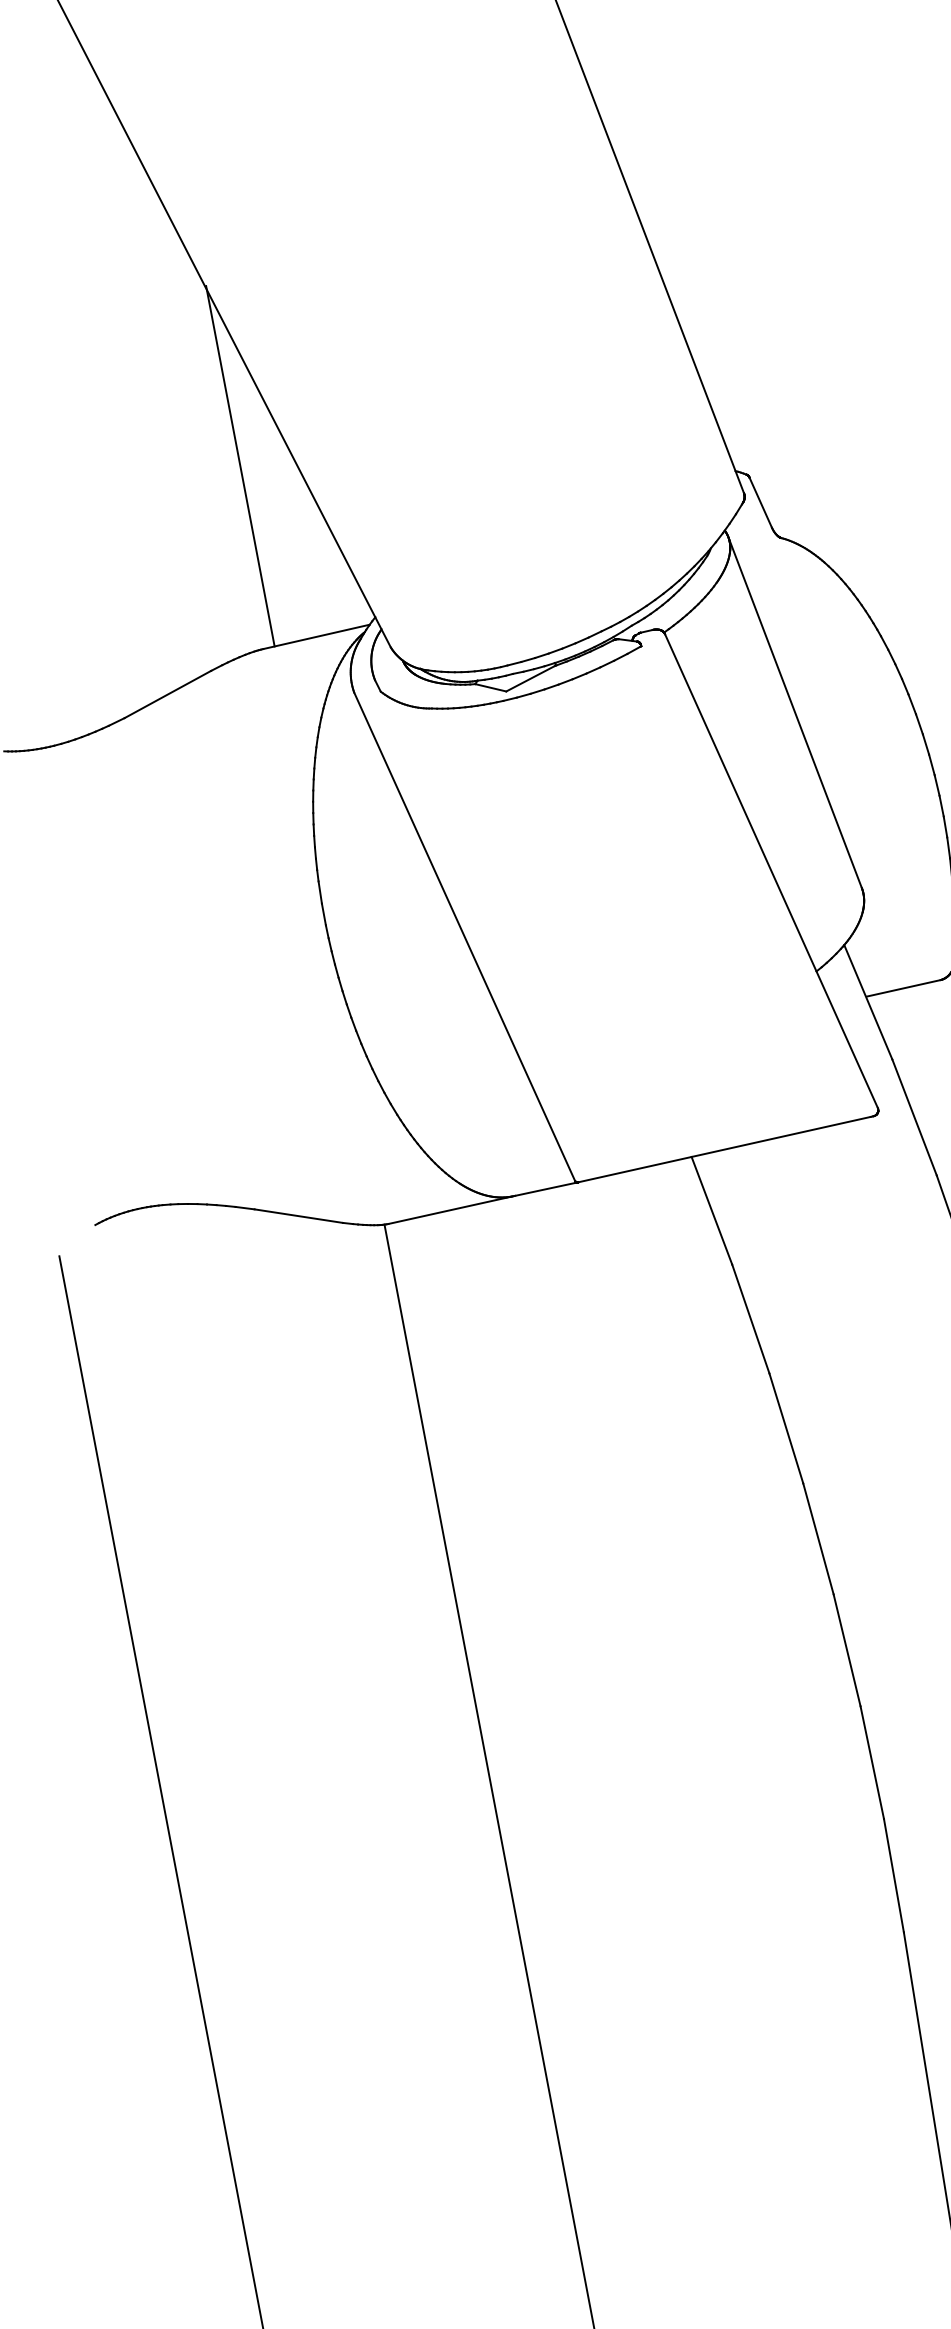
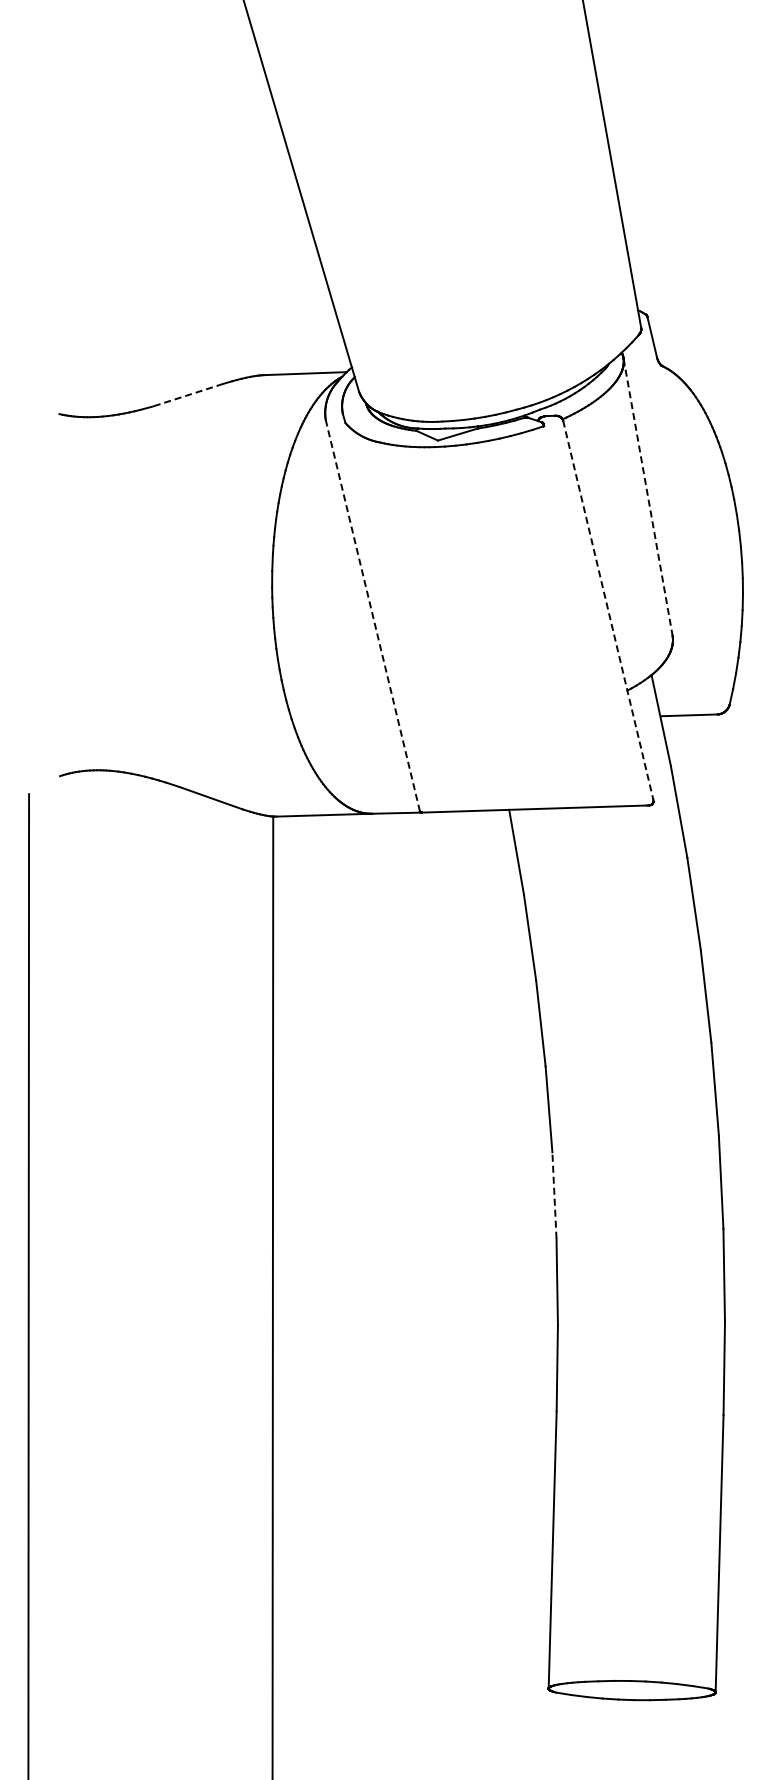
line: (240, 465) -> (273, 236), removed
line: (167, 695) -> (187, 395), solid -> dashed
line: (795, 713) -> (648, 497), solid -> dashed
line: (771, 871) -> (608, 610), solid -> dashed
line: (464, 936) -> (372, 615), solid -> dashed
line: (847, 1650) -> (554, 1195), solid -> dashed

